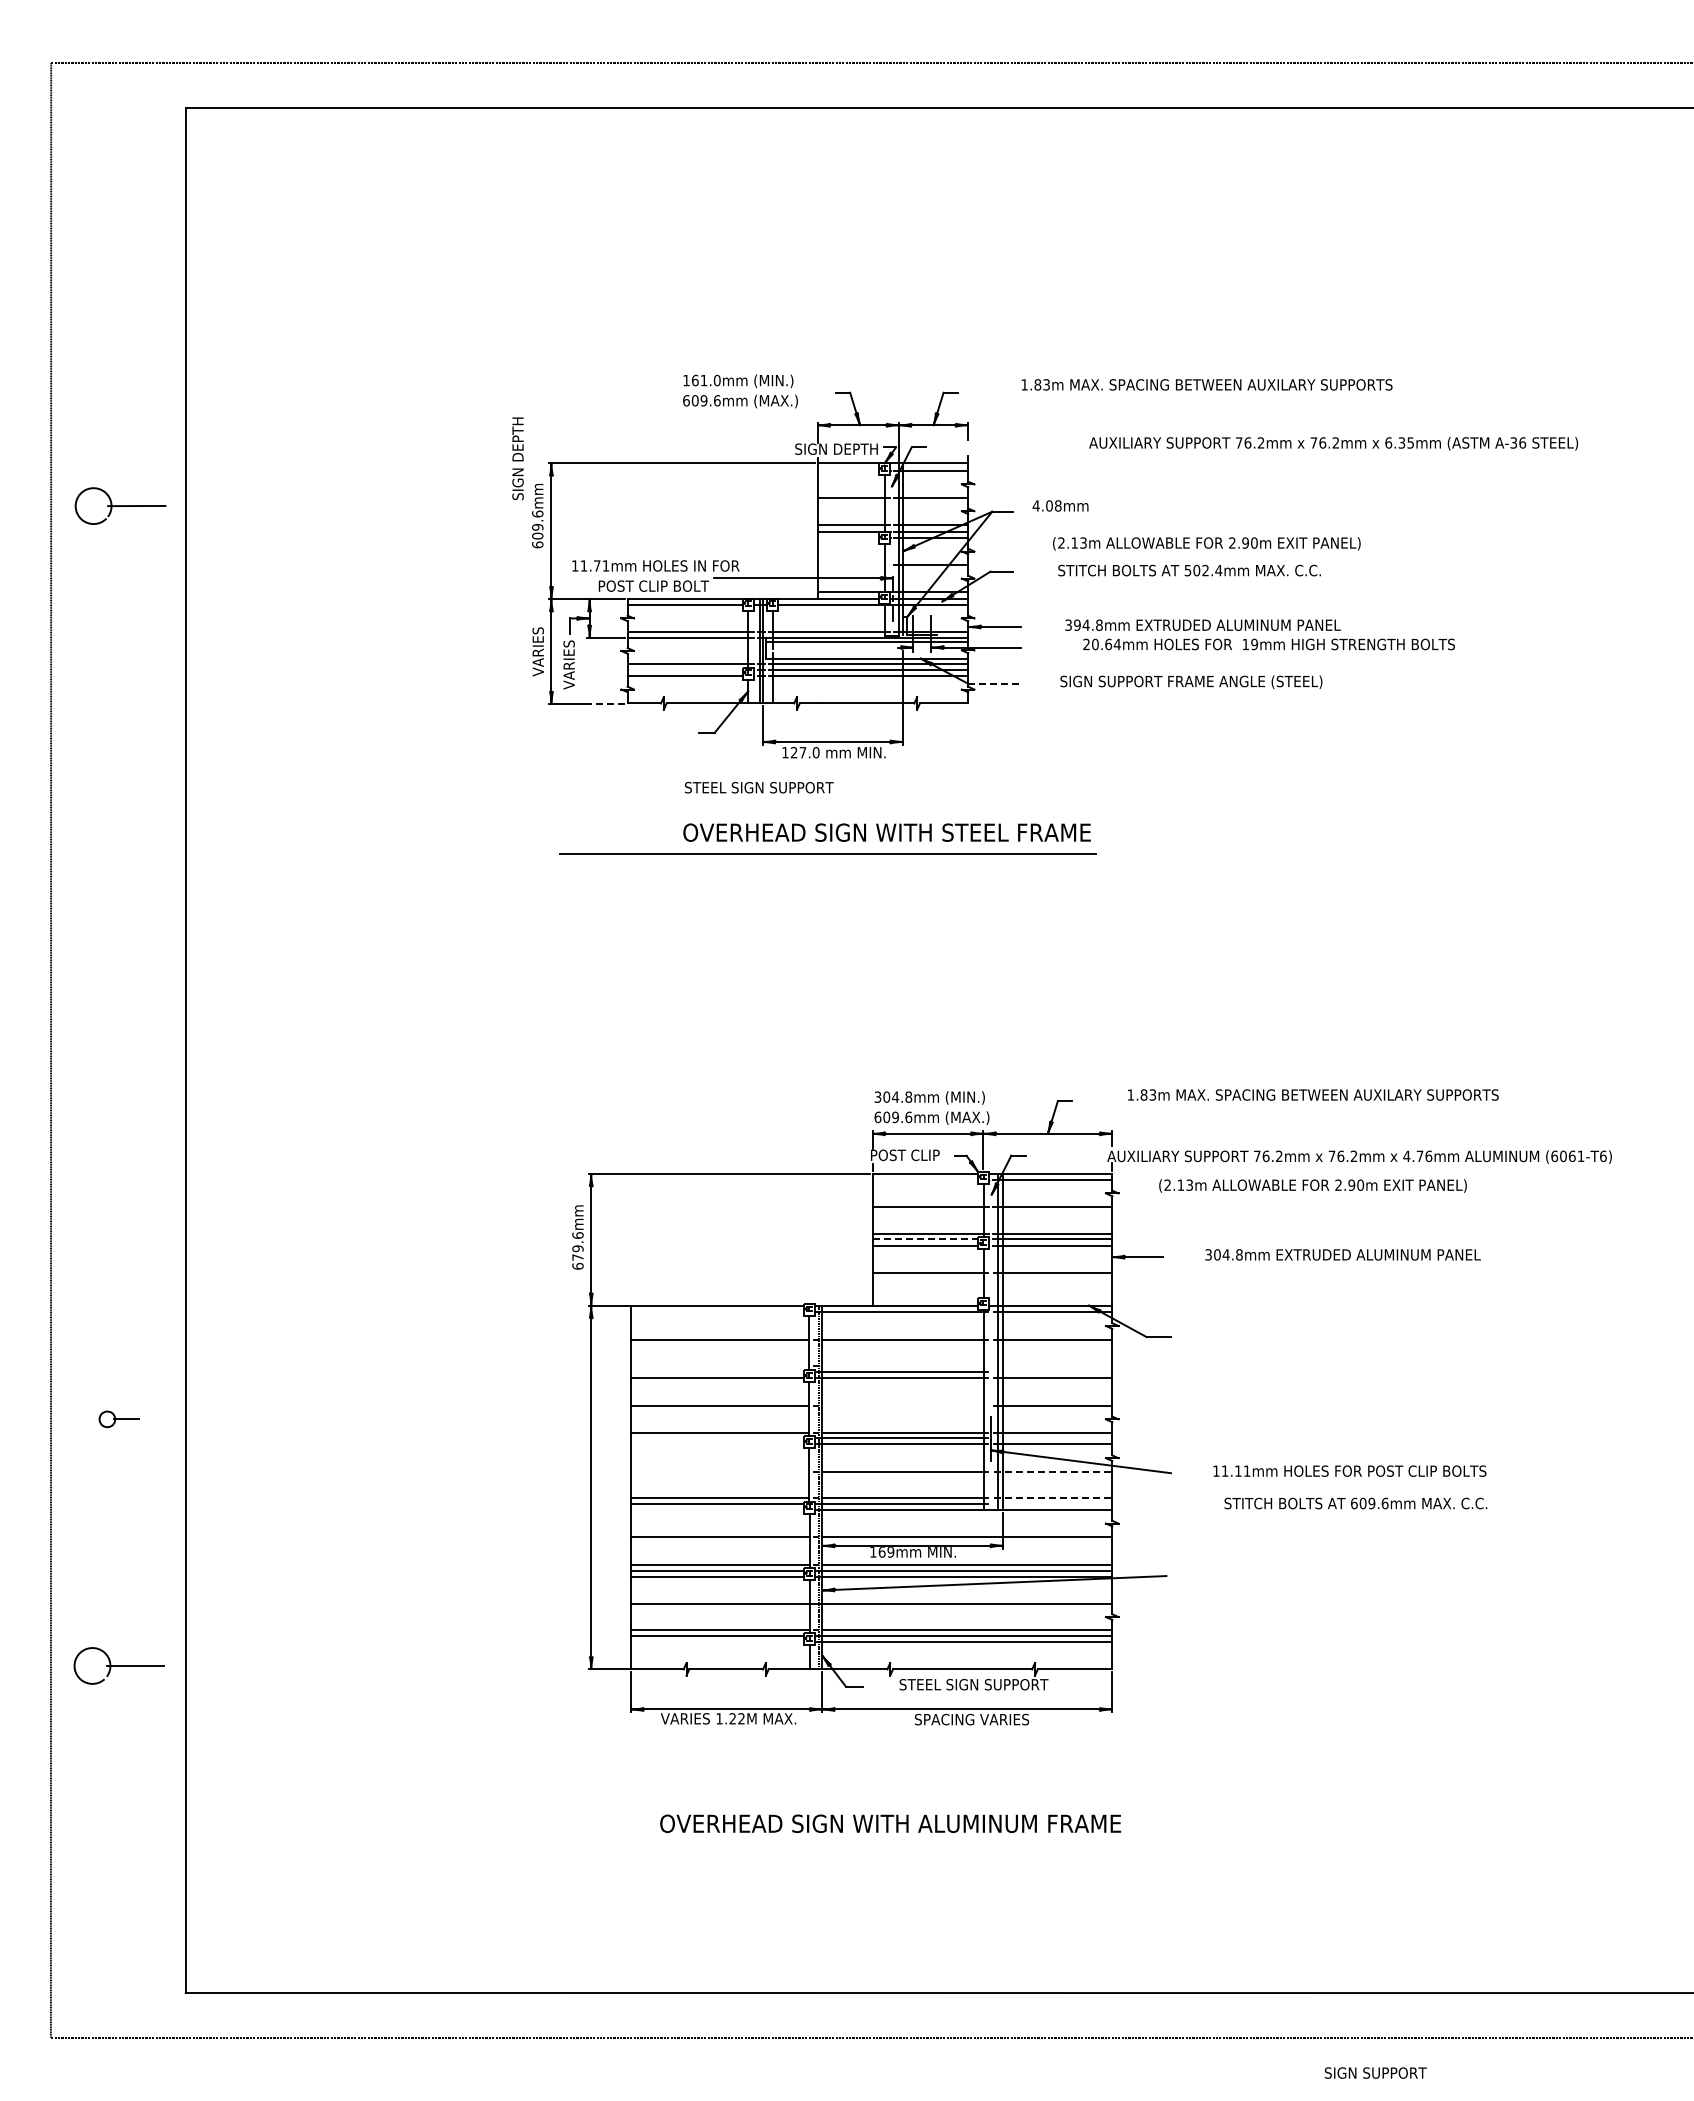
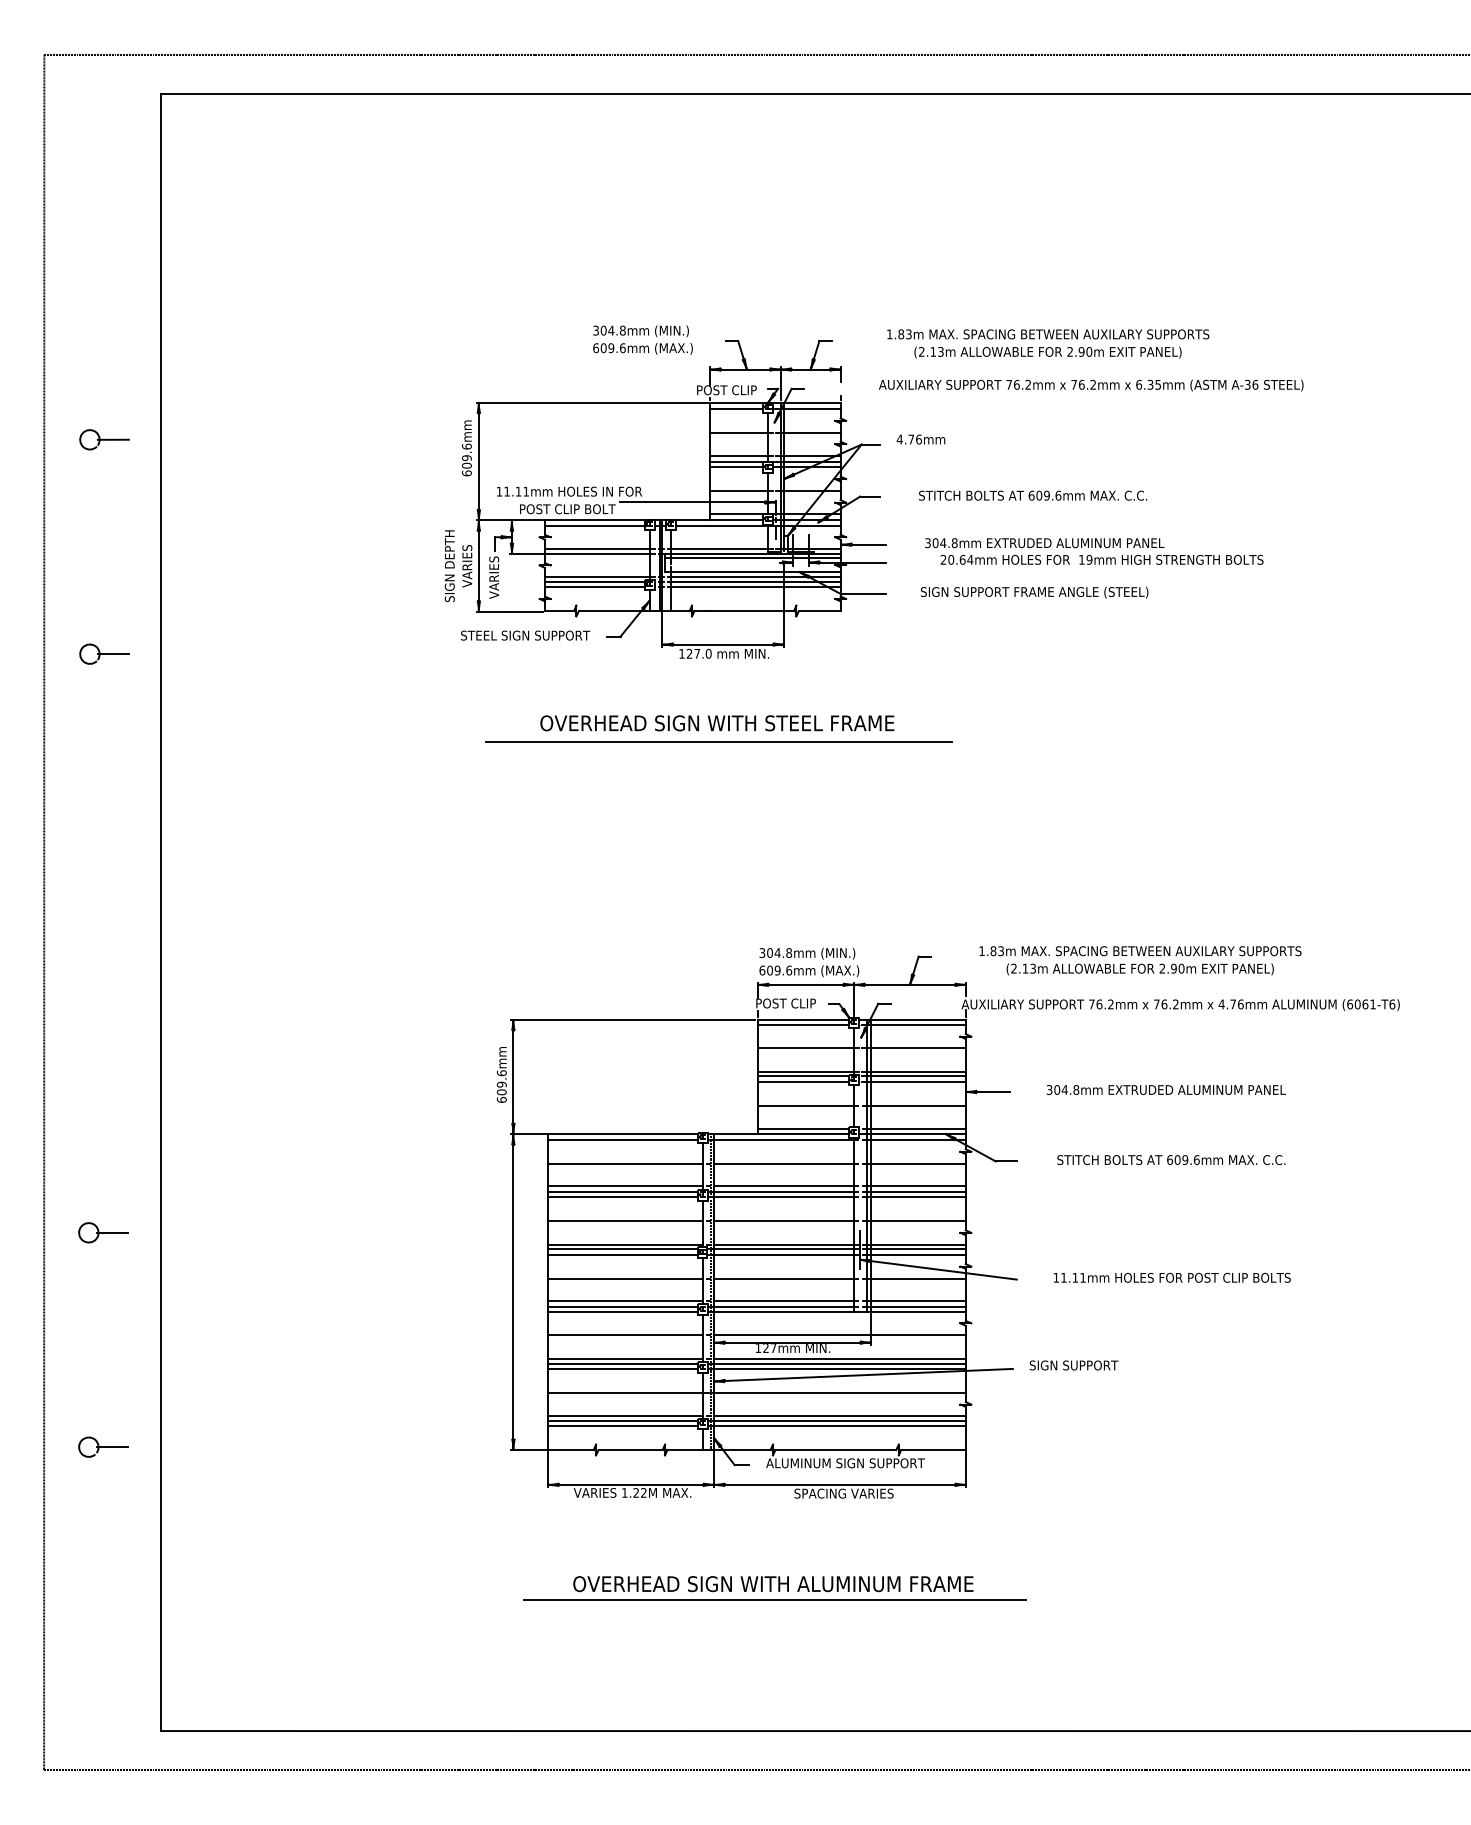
text: (701, 380) -> (609, 330), 161.0mm -> 304.8mm
text: (1333, 443) -> (1091, 385), moved
text: (836, 448) -> (726, 389), SIGN DEPTH -> POST CLIP
text: (517, 458) -> (449, 565), moved
line: (848, 470) -> (736, 408), added
text: (1053, 505) -> (914, 439), 4.08mm -> 4.76mm
part: (120, 506) -> (104, 440), size x0.62
line: (848, 538) -> (736, 467), added
text: (1206, 543) -> (1047, 352), moved
text: (597, 565) -> (518, 491), 11.71mm -> 11.11mm
line: (853, 565) -> (741, 491), added
text: (1203, 570) -> (1045, 495), 502.4mm -> 609.6mm
text: (1077, 625) -> (935, 543), 394.8mm -> 304.8mm
line: (684, 669) -> (594, 581), added
line: (994, 683) -> (863, 593), dashed -> solid
line: (605, 704) -> (525, 611), dashed -> solid
part: (120, 753) -> (104, 654), added
text: (759, 787) -> (525, 635), moved
text: (886, 832) -> (716, 723), moved
line: (925, 1180) -> (803, 1025), added
text: (1312, 1185) -> (1139, 968), moved
line: (925, 1239) -> (803, 1076), dashed -> solid
text: (577, 1257) -> (501, 1092), 679.6mm -> 609.6mm
line: (924, 1300) -> (802, 1129), added
line: (1053, 1300) -> (914, 1129), added
line: (717, 1312) -> (623, 1140), added
line: (720, 1365) -> (625, 1186), added
line: (904, 1365) -> (785, 1186), added
line: (1053, 1365) -> (914, 1186), added
line: (717, 1372) -> (623, 1192), added
line: (1053, 1372) -> (914, 1192), added
line: (904, 1405) -> (785, 1220), added
part: (118, 1419) -> (102, 1232), size x1.43
line: (717, 1438) -> (623, 1249), added
line: (1053, 1438) -> (914, 1249), added
line: (717, 1444) -> (623, 1254), added
line: (720, 1471) -> (625, 1278), added
line: (1053, 1471) -> (914, 1278), dashed -> solid
line: (1053, 1498) -> (914, 1301), dashed -> solid
text: (1355, 1503) -> (1171, 1160), moved
line: (1053, 1504) -> (914, 1306), added
line: (717, 1510) -> (623, 1312), added
text: (886, 1552) -> (769, 1348), 169mm -> 127mm
line: (717, 1641) -> (623, 1425), added
part: (118, 1666) -> (102, 1447), size x0.62
text: (973, 1684) -> (845, 1463), STEEL SIGN SUPPORT -> ALUMINUM SIGN SUPPORT
line: (892, 1842) -> (775, 1600), added
text: (1375, 2072) -> (1073, 1364), moved

